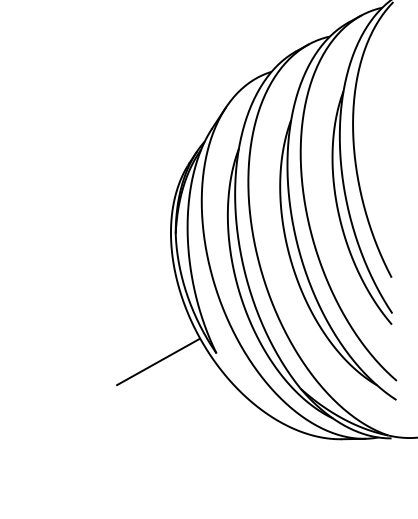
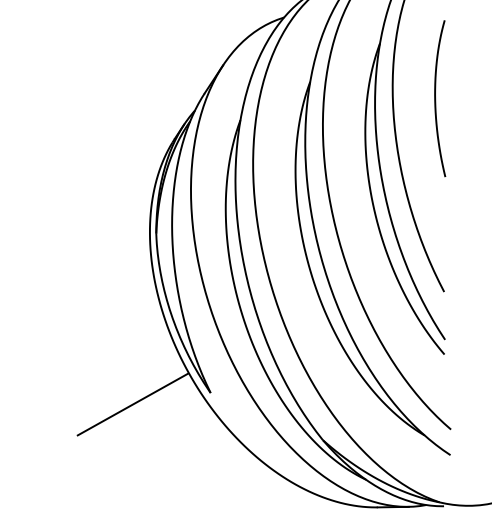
curve: (385, 132) -> (435, 98), added

